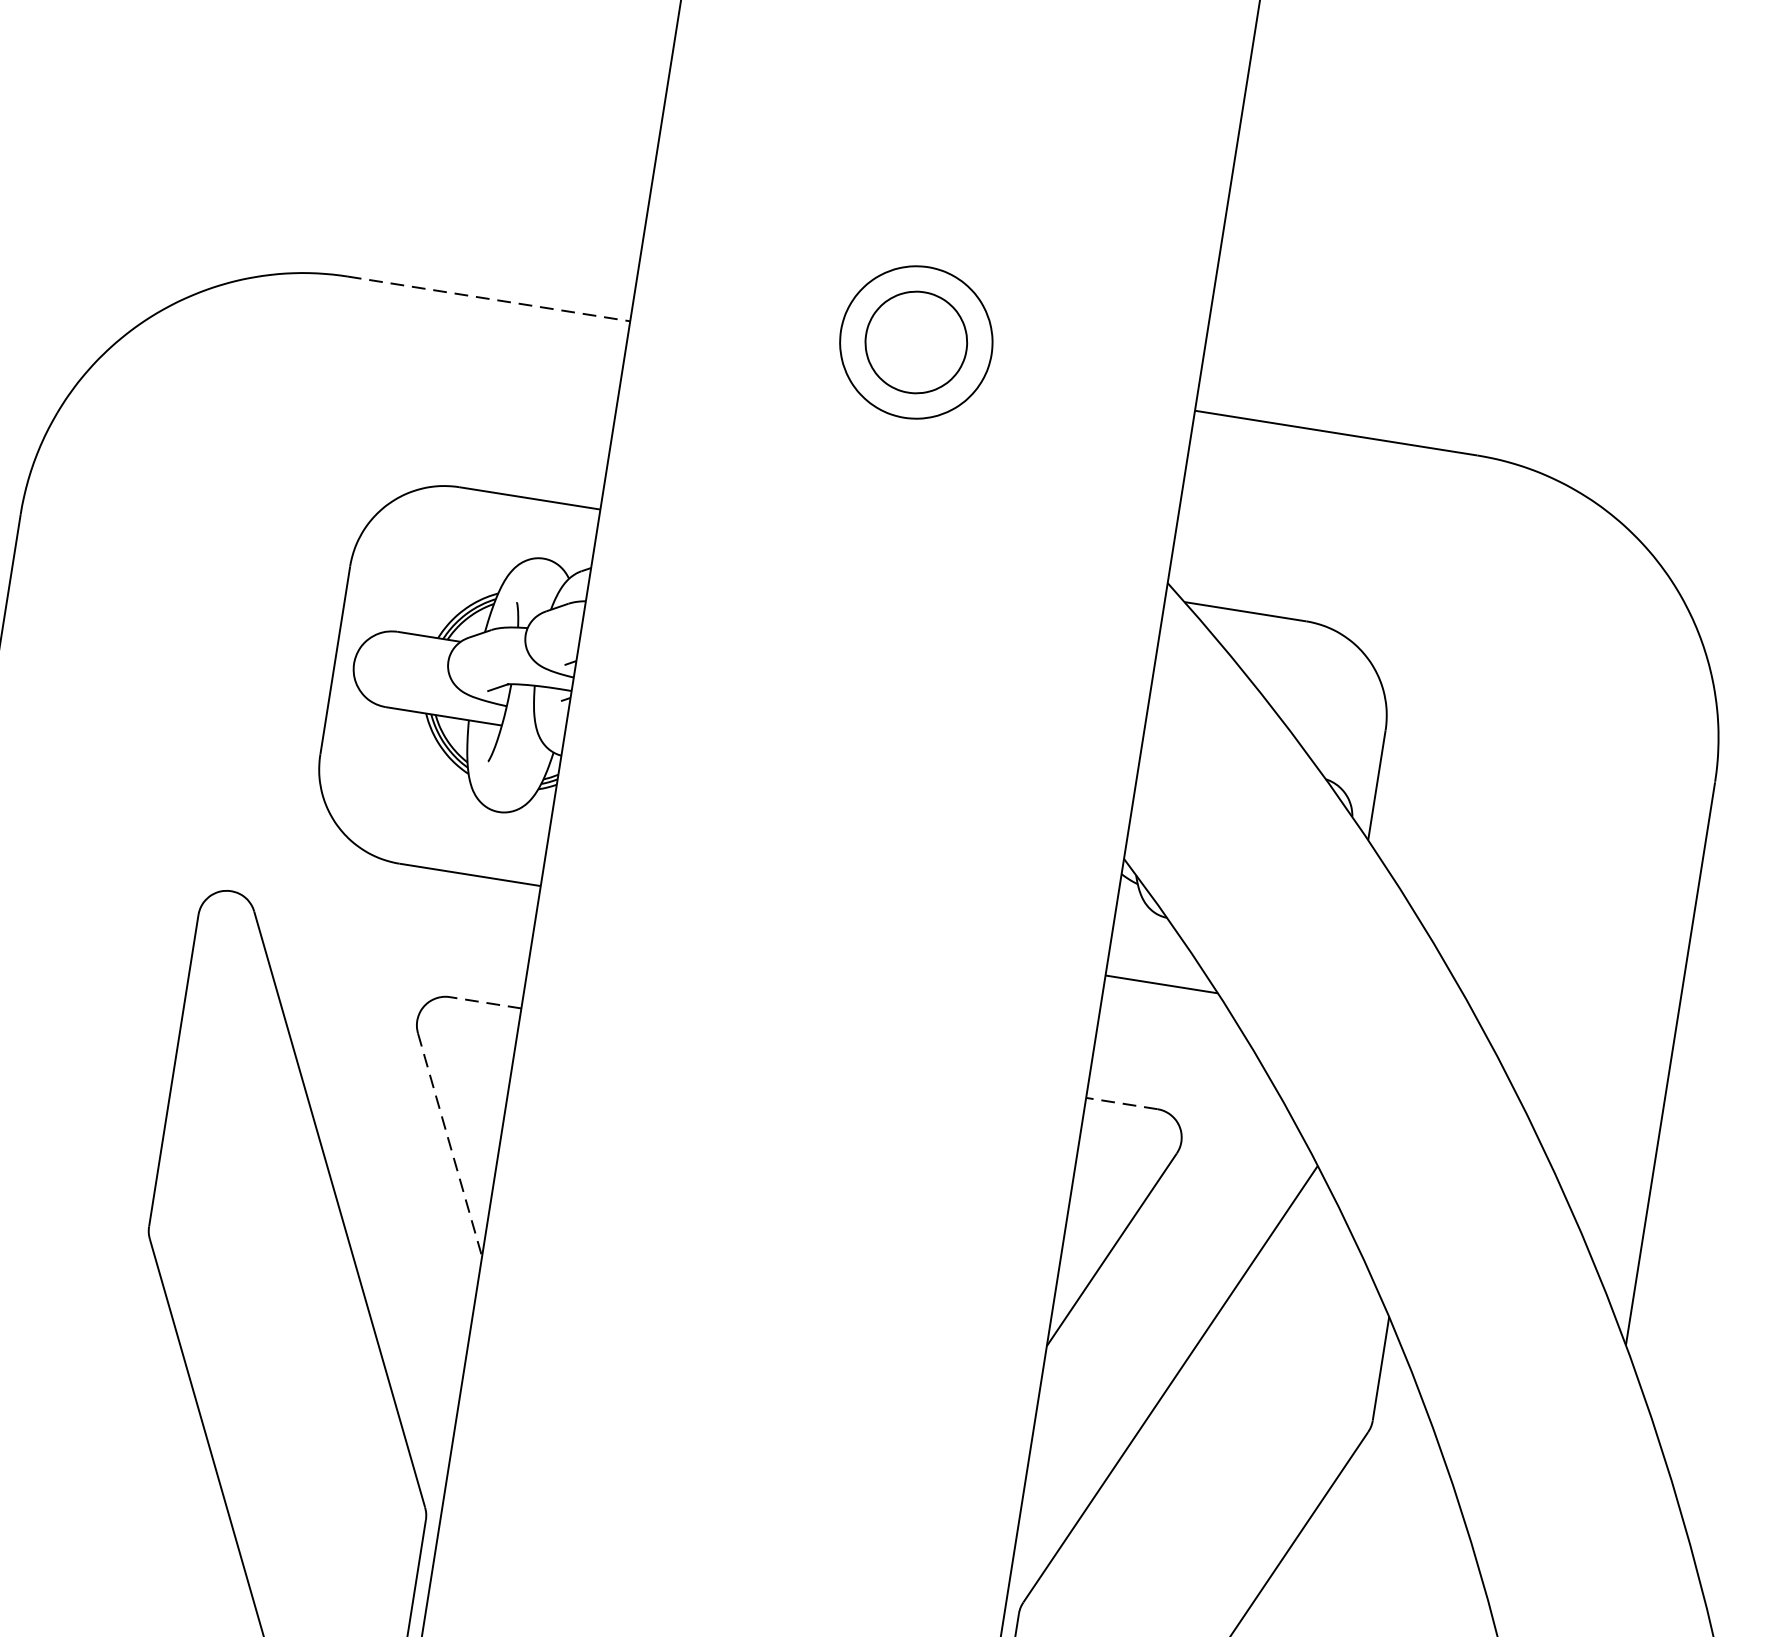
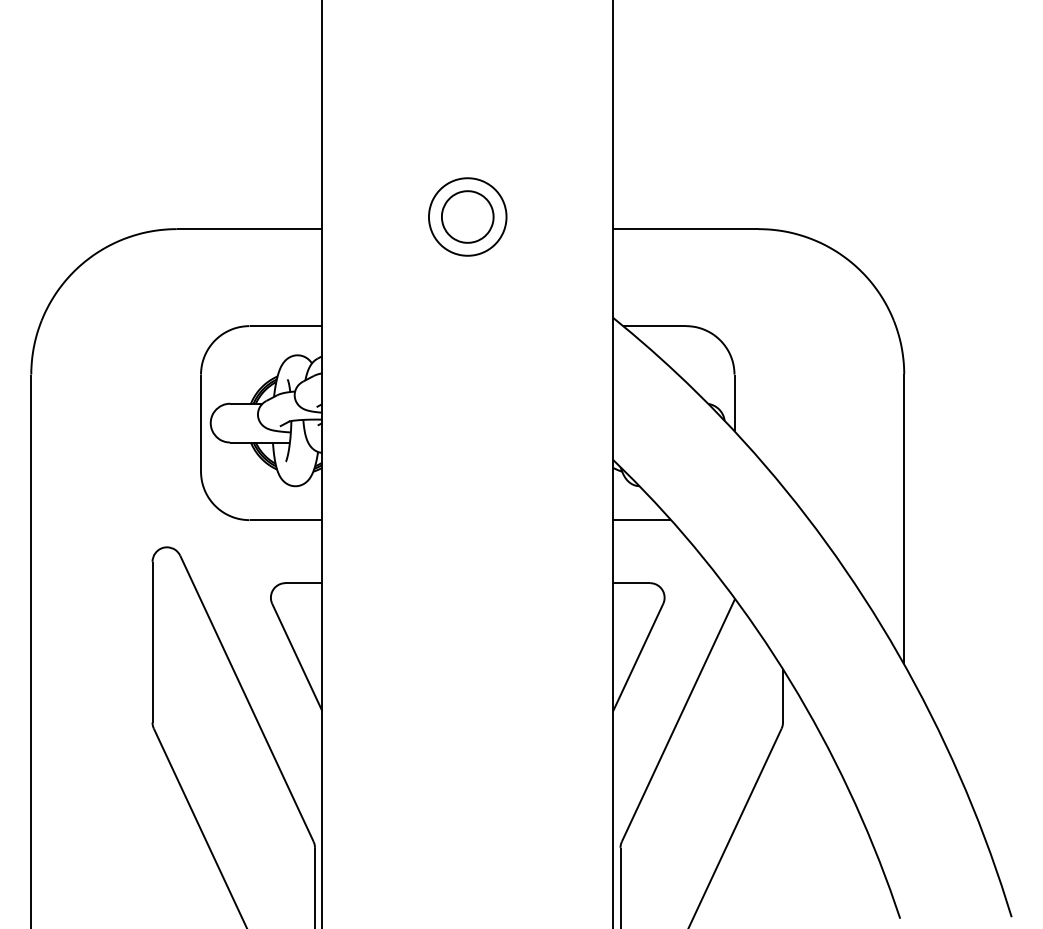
line: (488, 299) -> (249, 229), dashed -> solid
line: (484, 1003) -> (303, 583), dashed -> solid
line: (1121, 1104) -> (631, 583), dashed -> solid
line: (450, 1145) -> (297, 657), dashed -> solid

